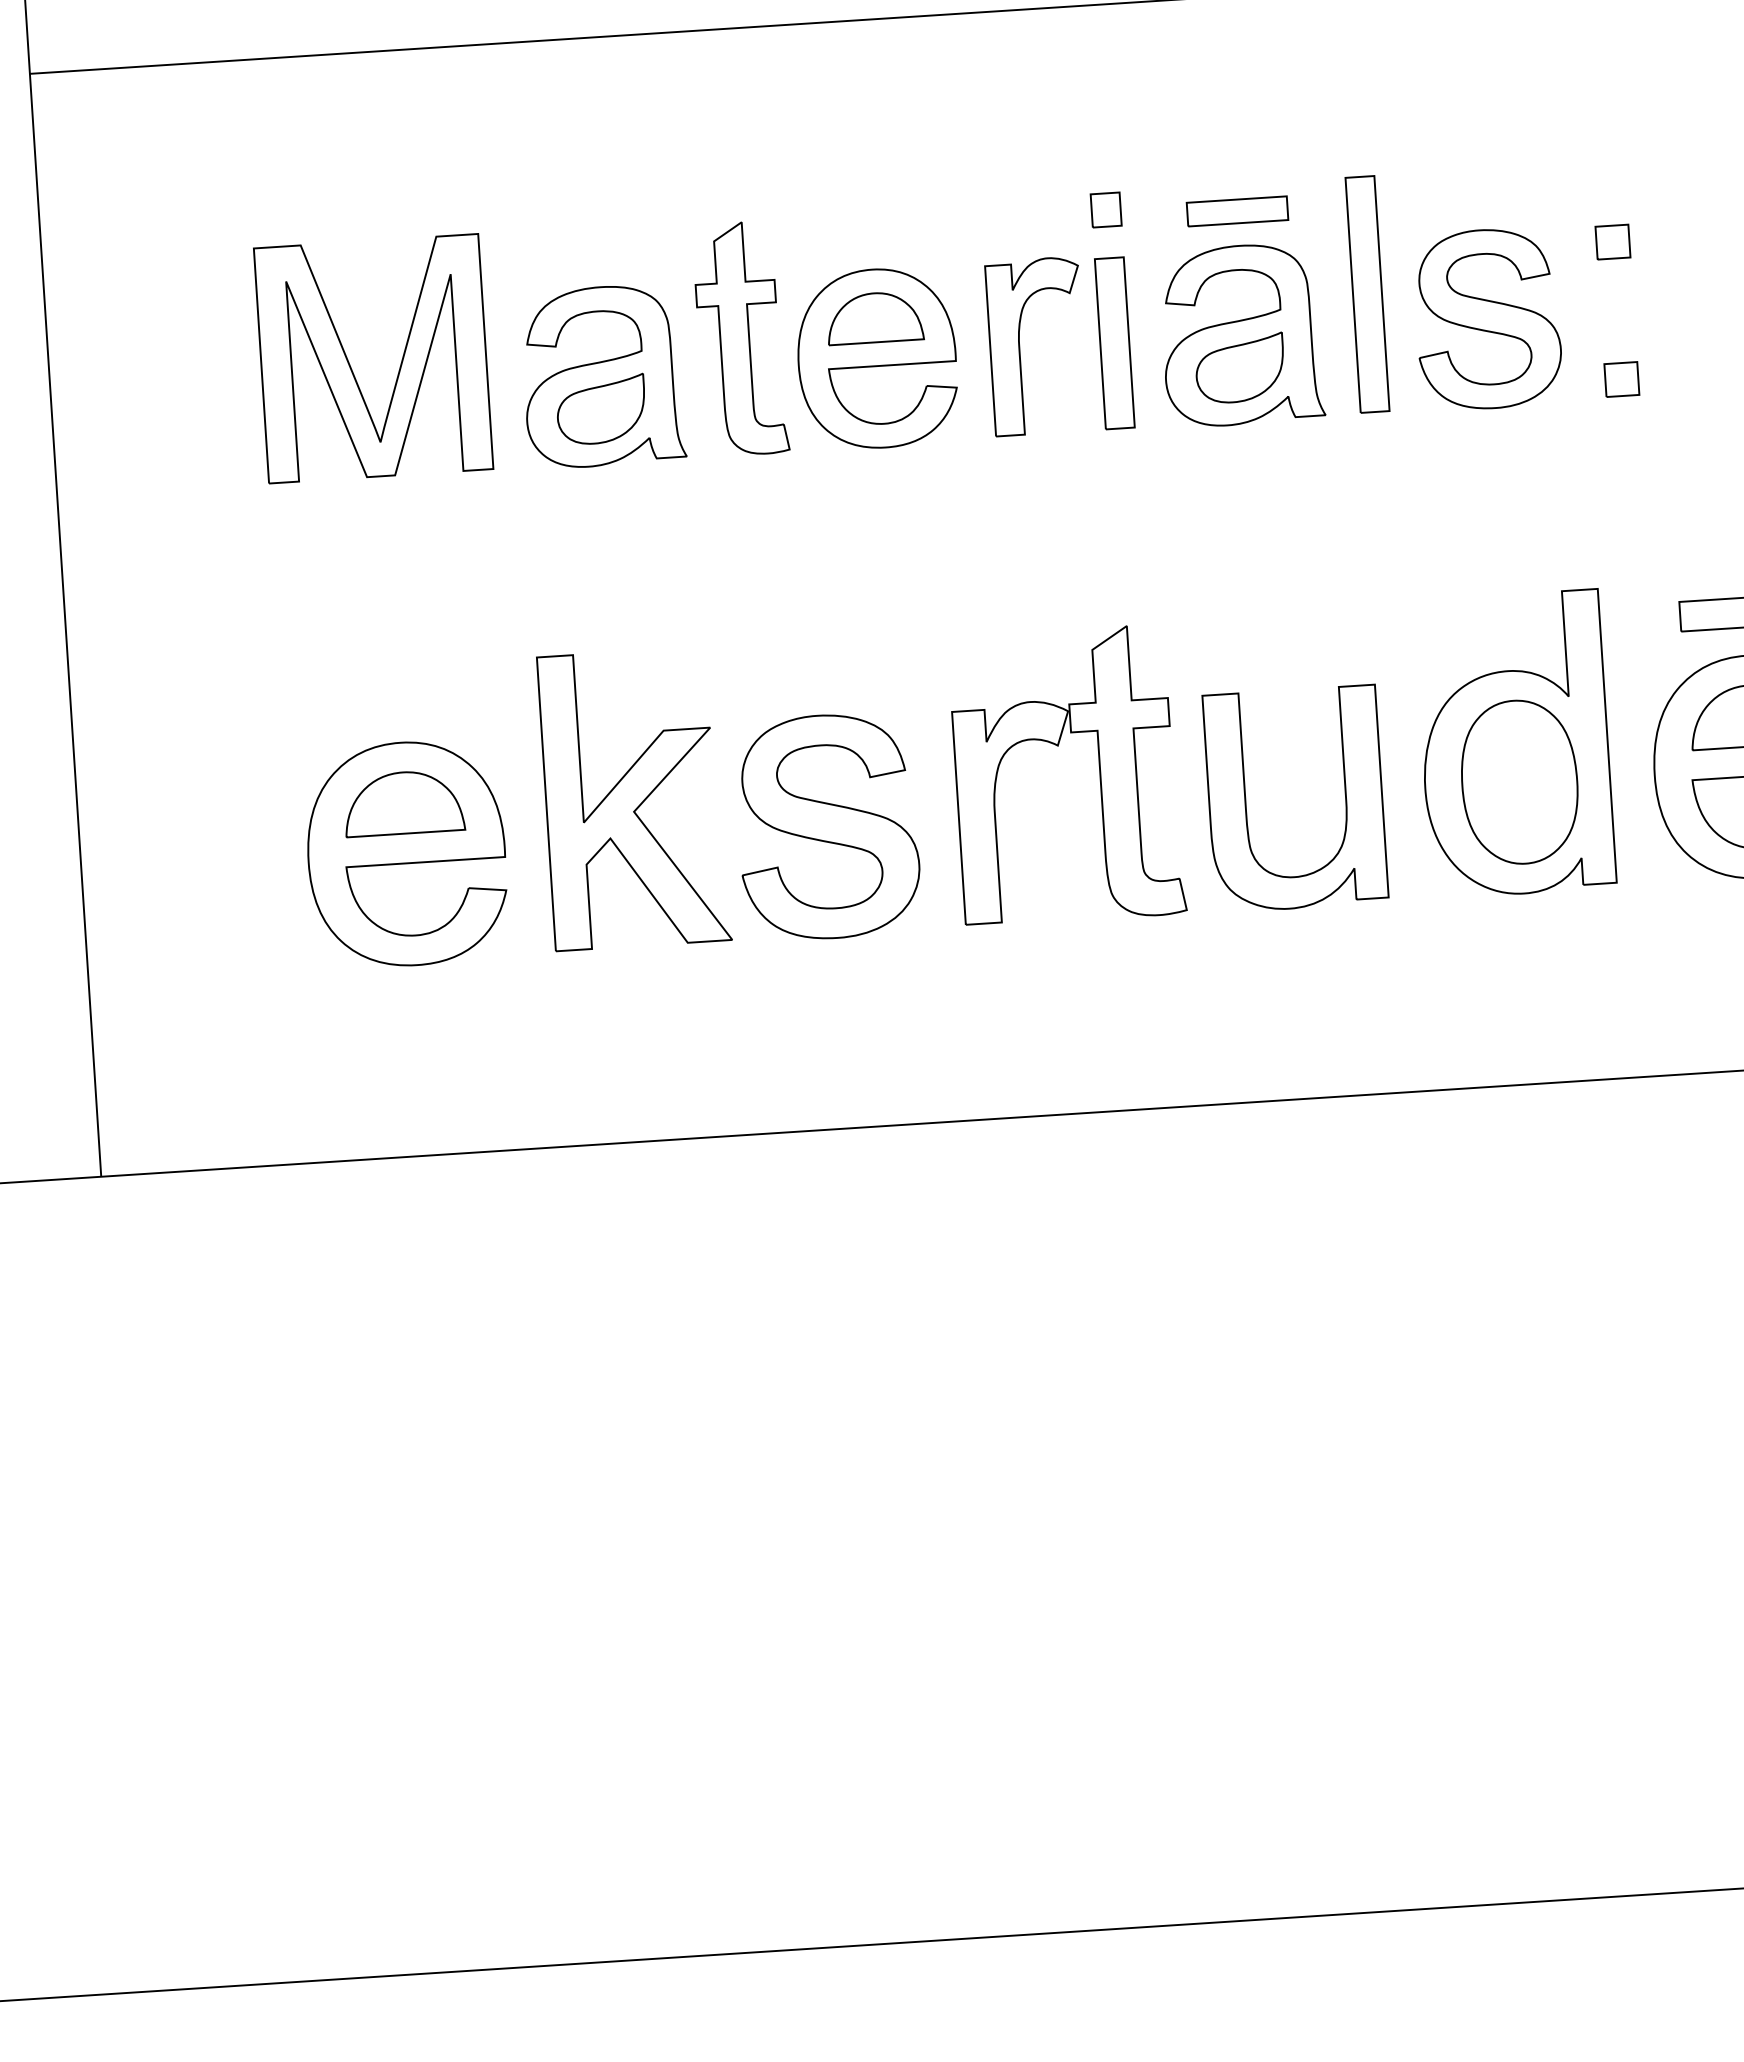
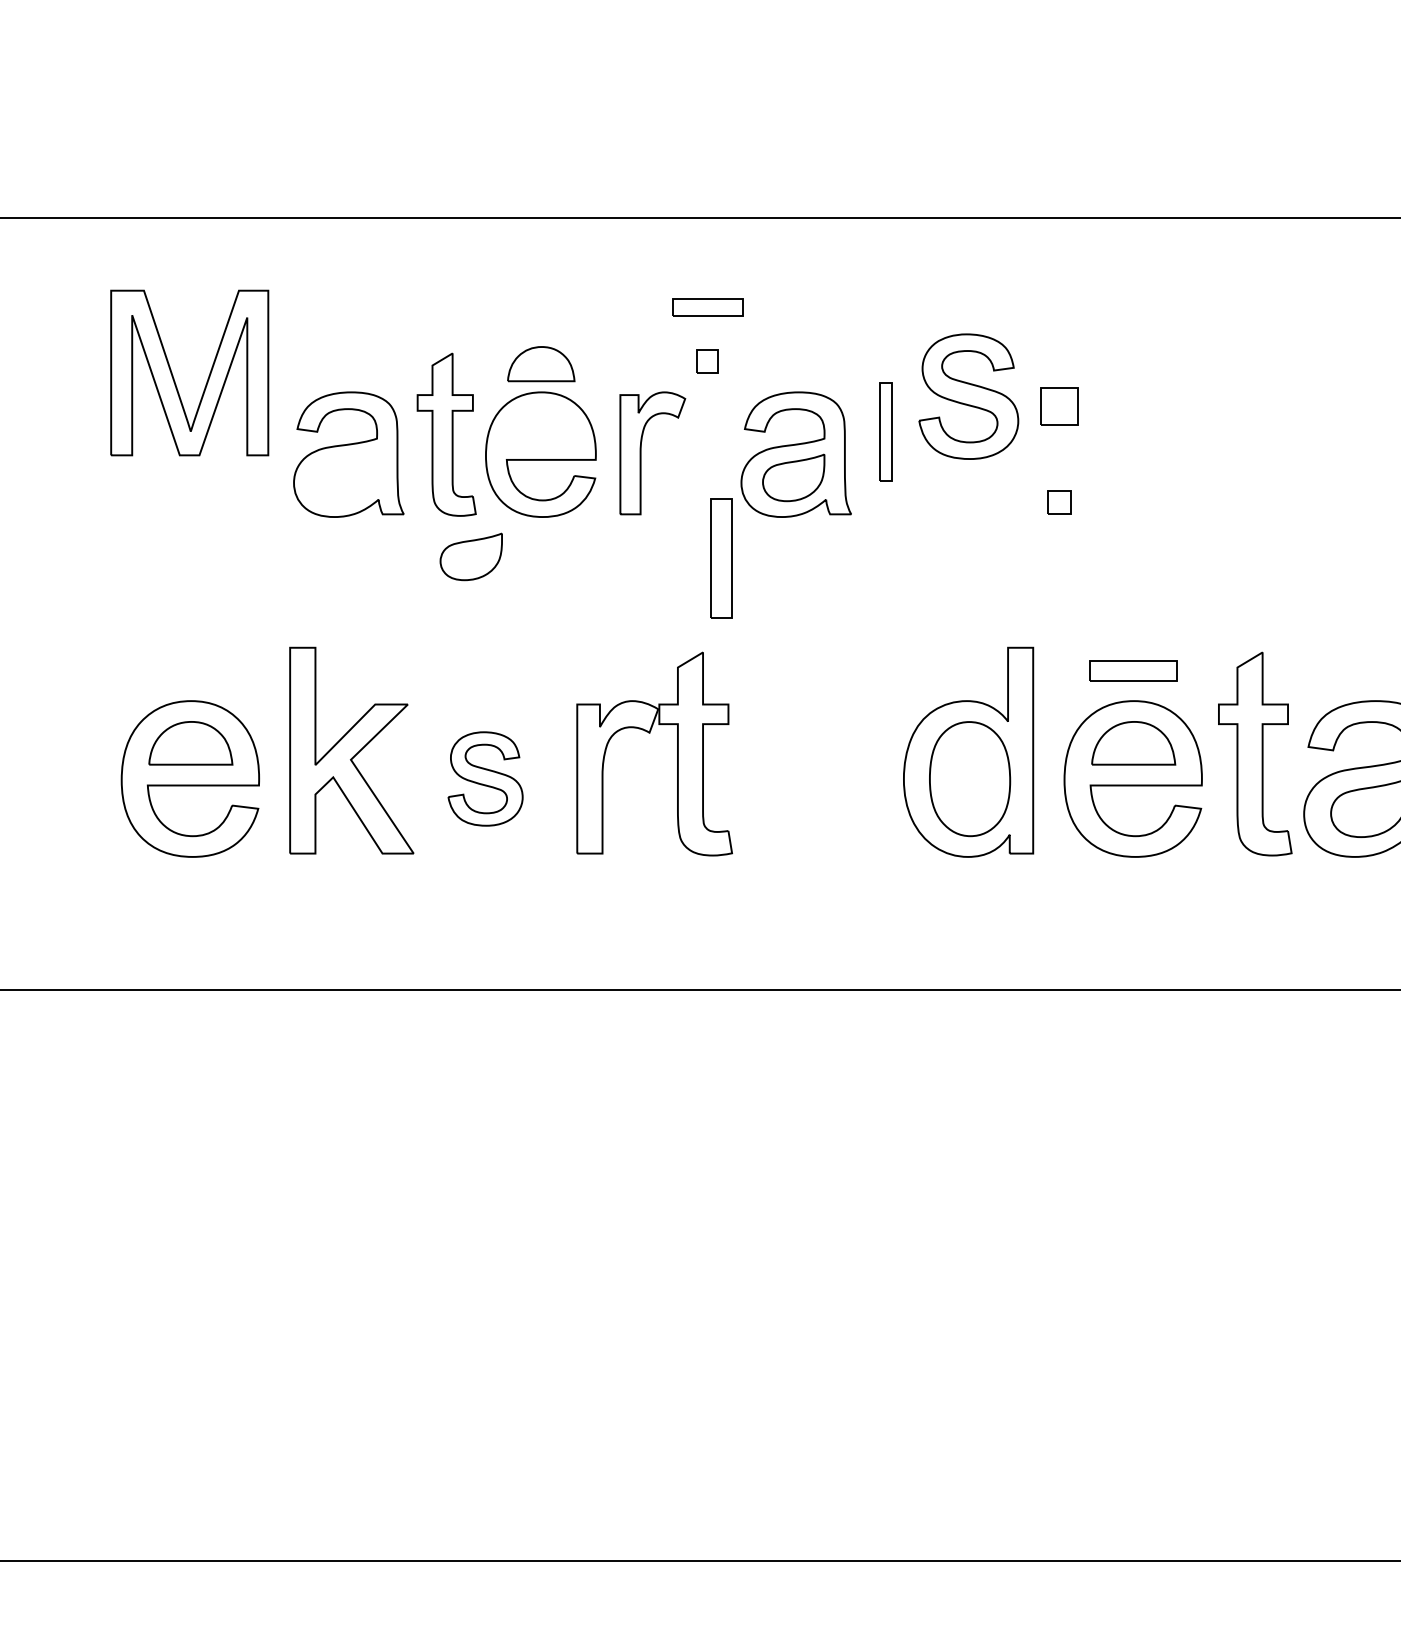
part: (1236, 211) -> (707, 307), moved
part: (1613, 241) -> (1059, 406), size x1.6
part: (1366, 293) -> (885, 431), size x0.6
part: (875, 318) -> (541, 364), moved
part: (1487, 318) -> (968, 396), moved
part: (1114, 343) -> (721, 558), moved
part: (352, 367) -> (174, 378), moved
part: (600, 409) -> (470, 556), moved
part: (1246, 801) -> (778, 780), removed
part: (827, 826) -> (485, 778), size x0.6

